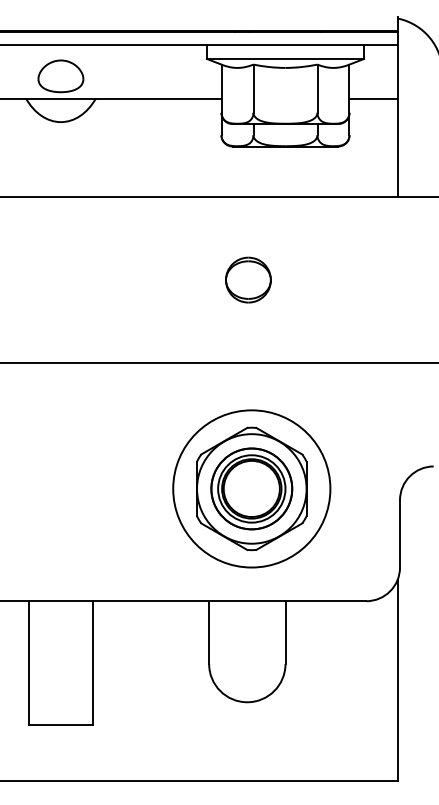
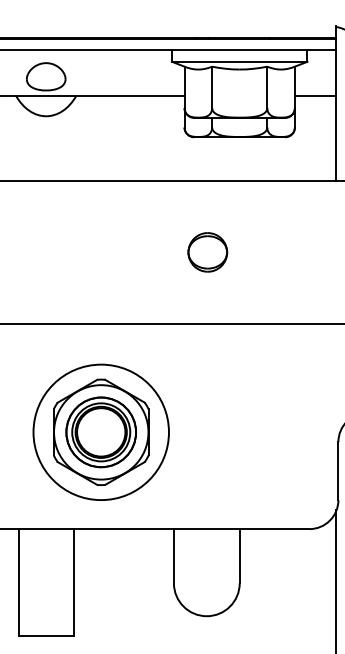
part: (251, 488) -> (100, 431), moved

